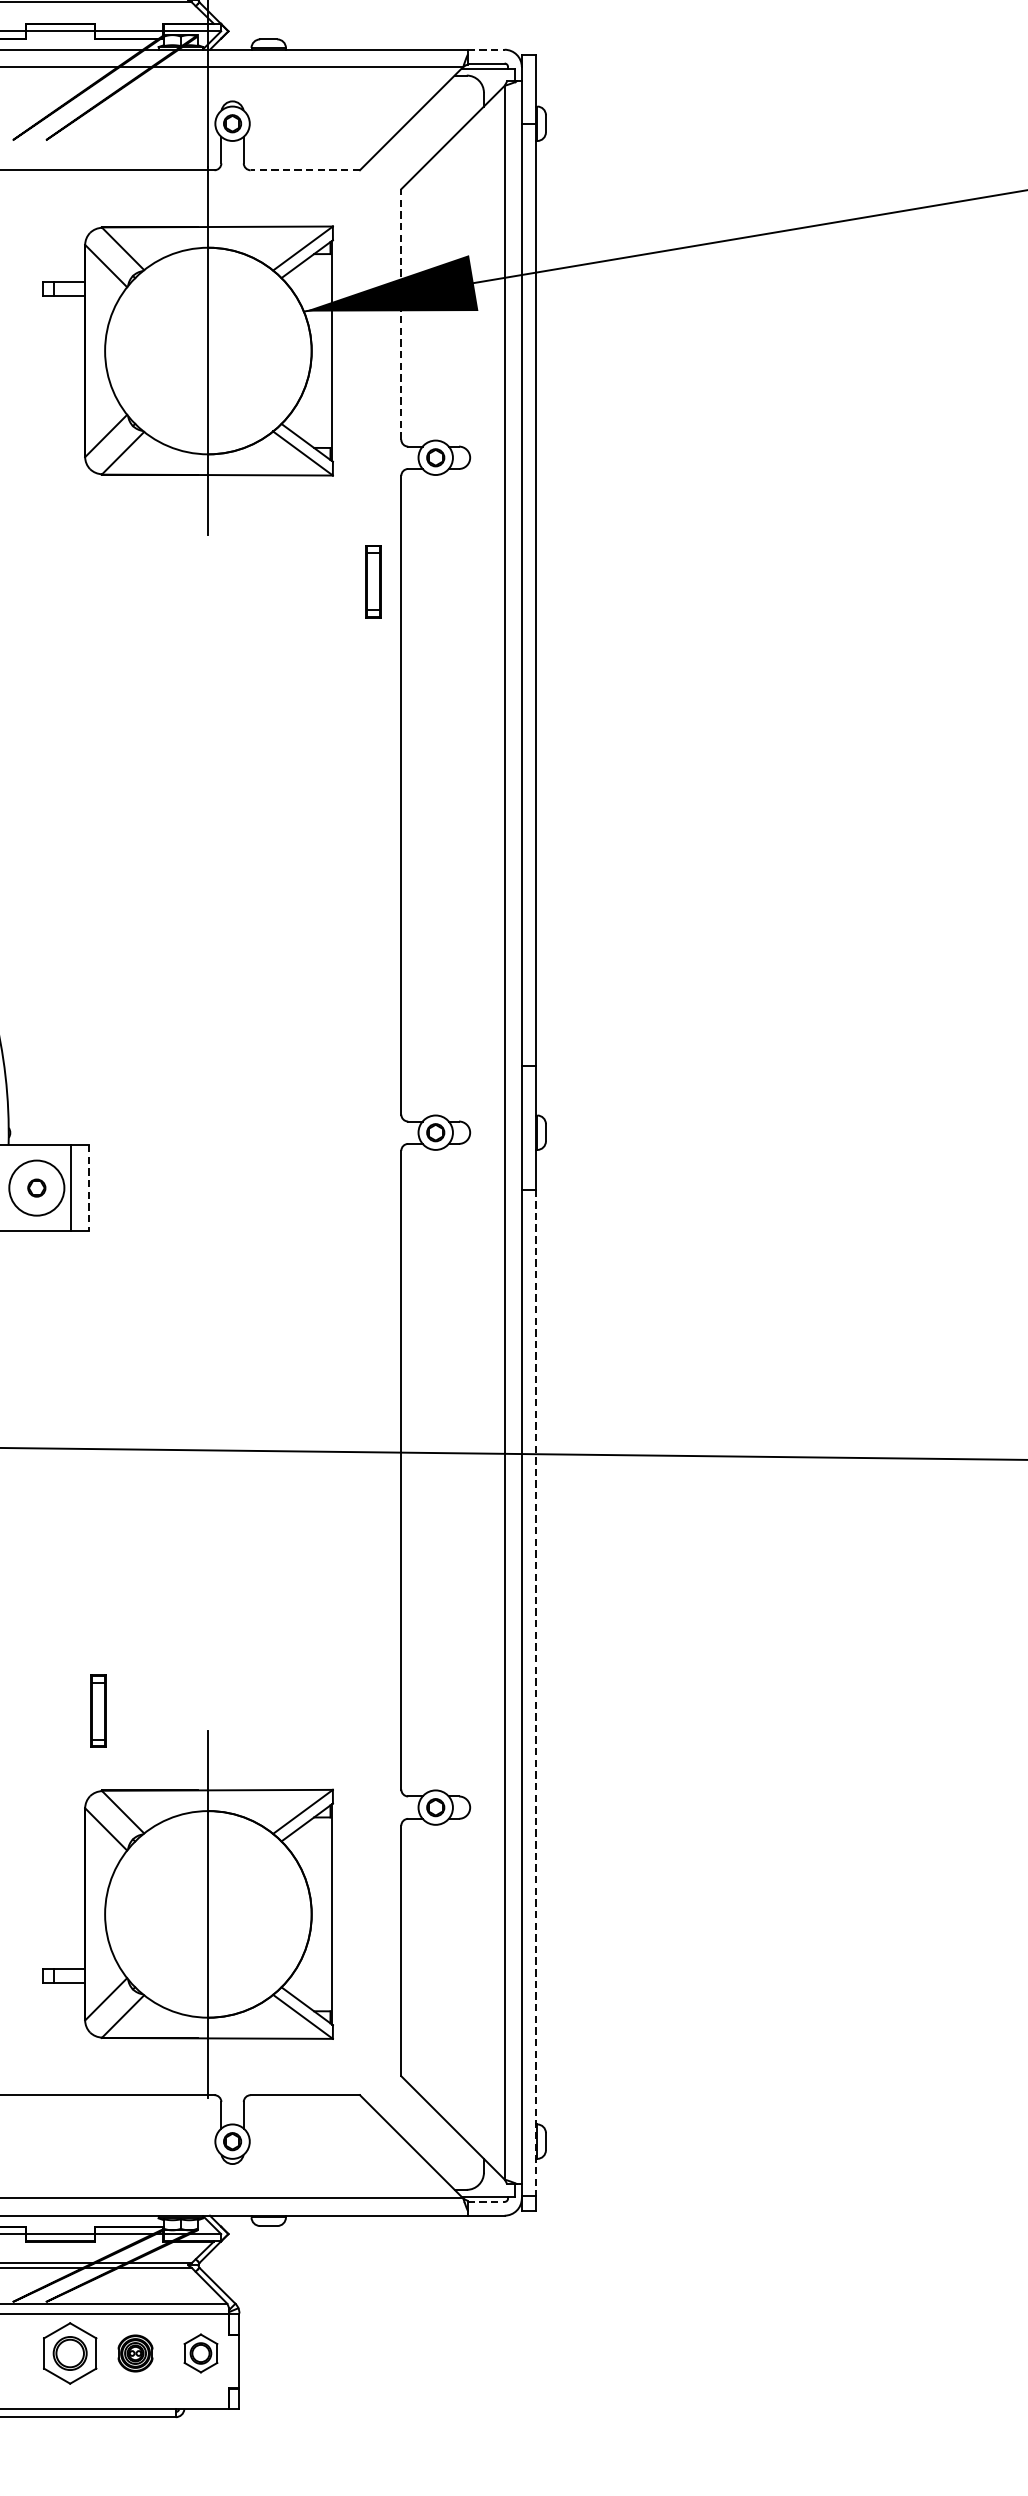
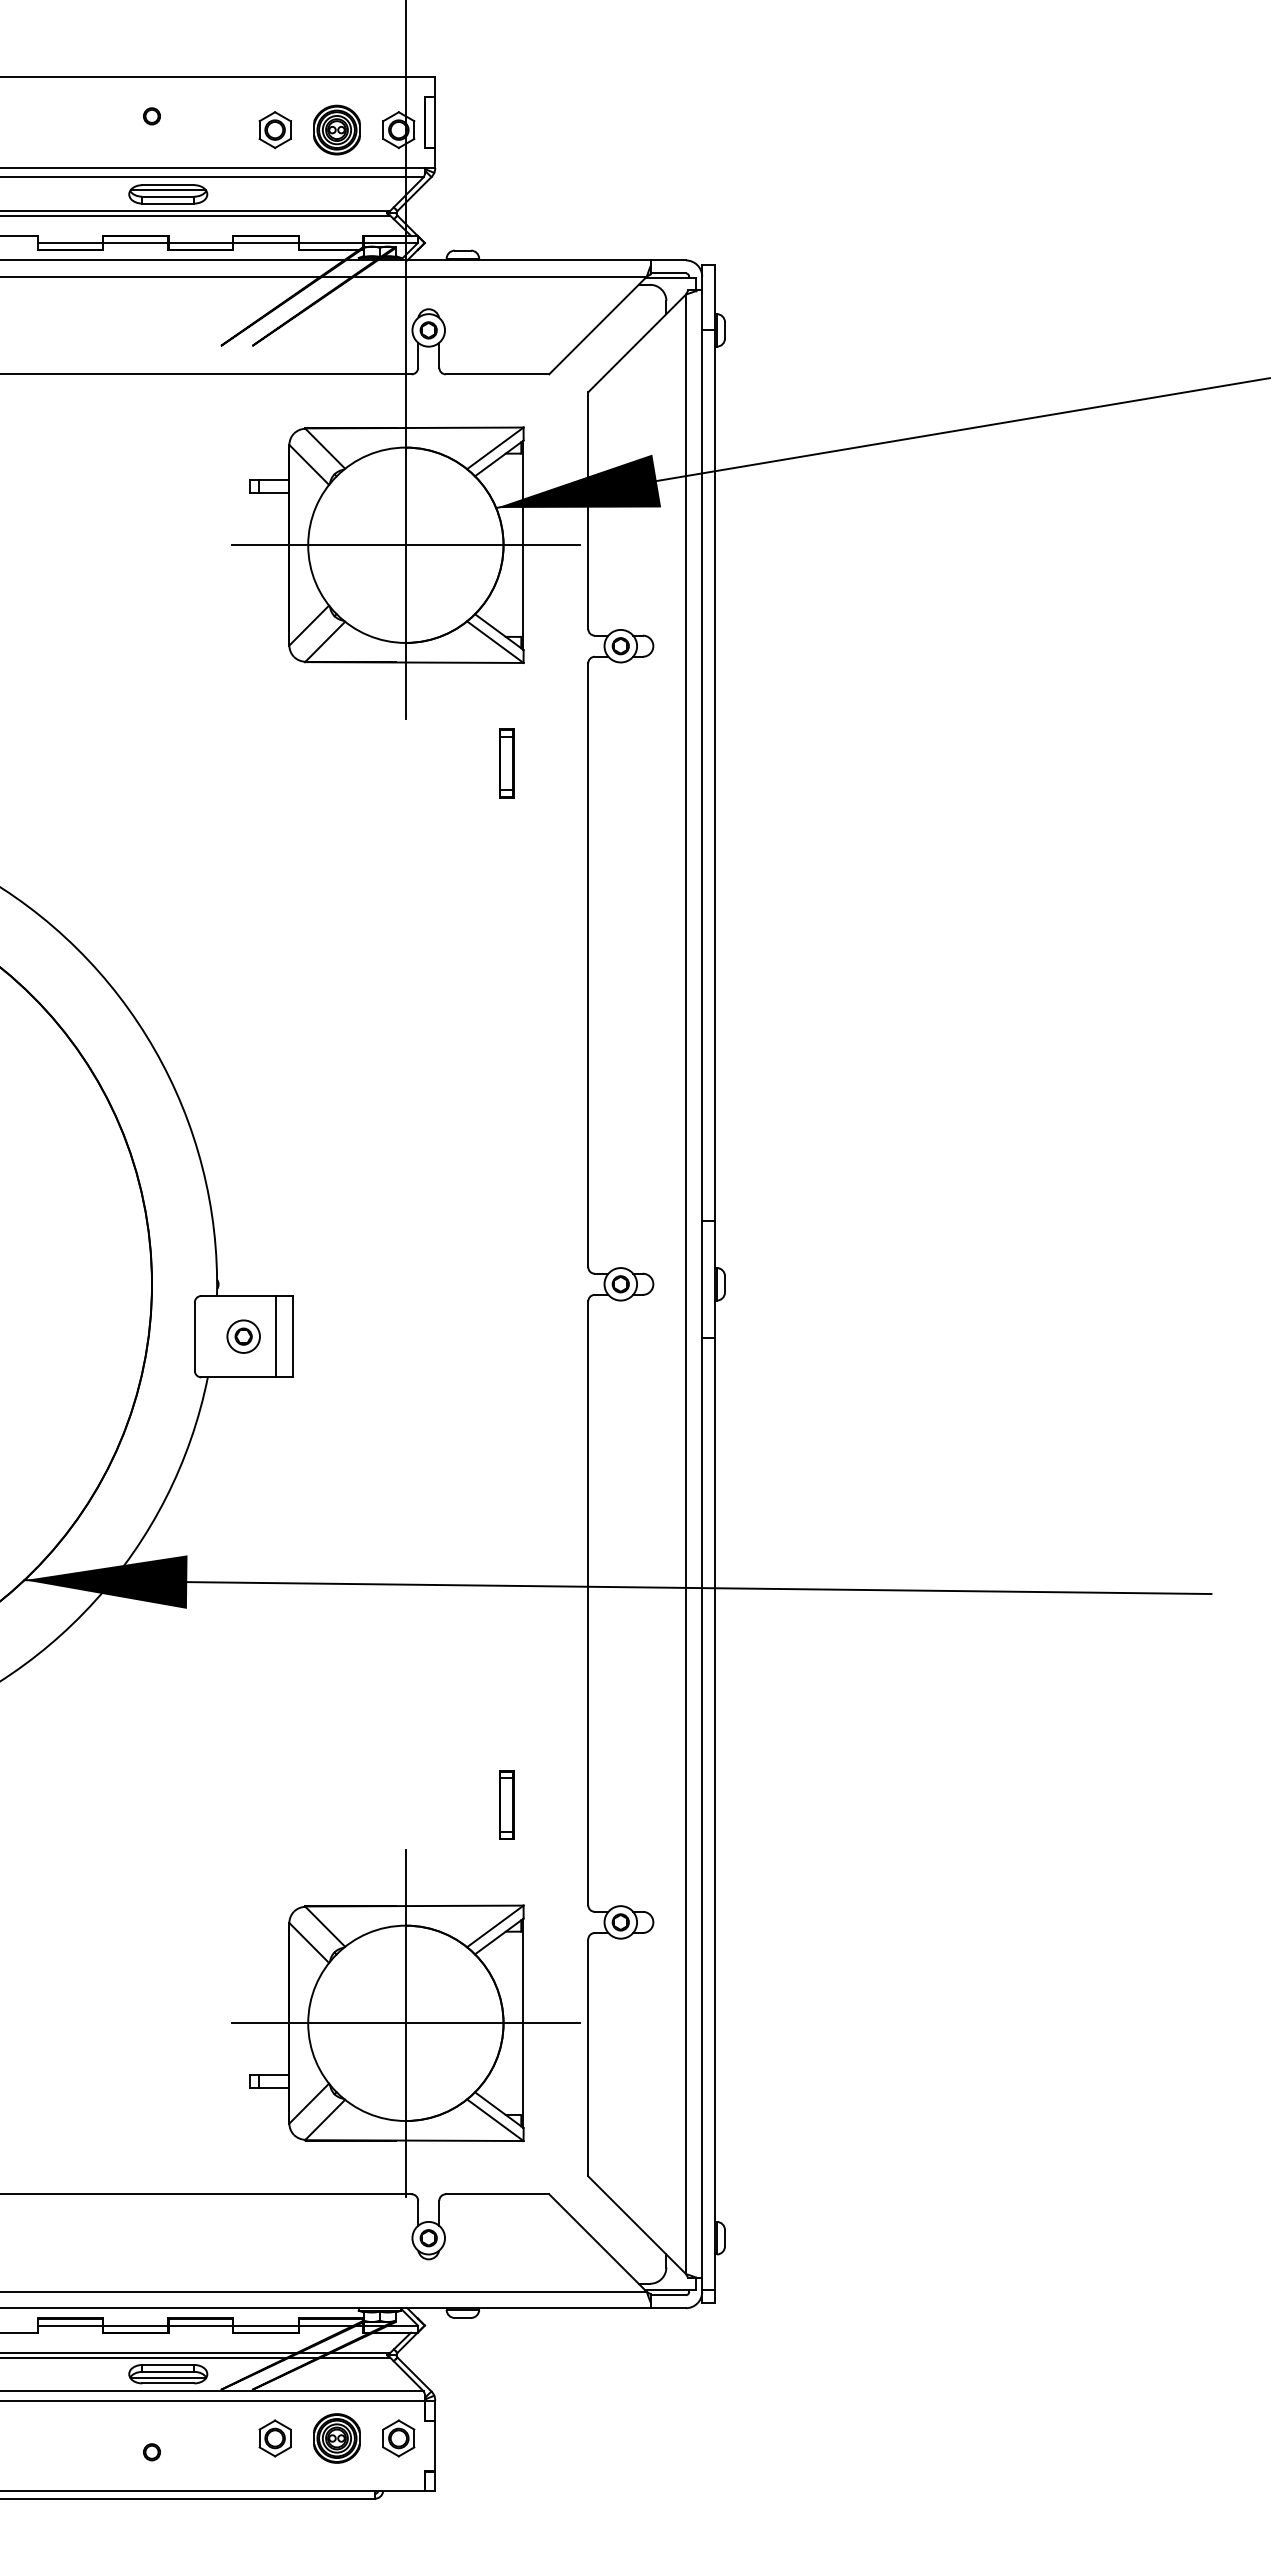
line: (487, 49) -> (669, 260), dashed -> solid
line: (305, 170) -> (497, 374), dashed -> solid
line: (401, 314) -> (588, 510), dashed -> solid
line: (208, 351) -> (405, 545), added
part: (373, 581) -> (506, 763), moved
circle: (36, 1187) -> (243, 1336), size x0.62
line: (88, 1187) -> (292, 1336), dashed -> solid
line: (535, 1692) -> (715, 1813), dashed -> solid
part: (98, 1710) -> (506, 1804), moved
line: (208, 1914) -> (405, 2023), added
line: (487, 2202) -> (669, 2295), dashed -> solid
part: (69, 2353) -> (274, 2438), size x0.62
part: (135, 2353) -> (336, 2438), size x1.43

